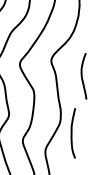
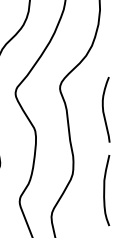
curve: (72, 133) -> (105, 190), moved

